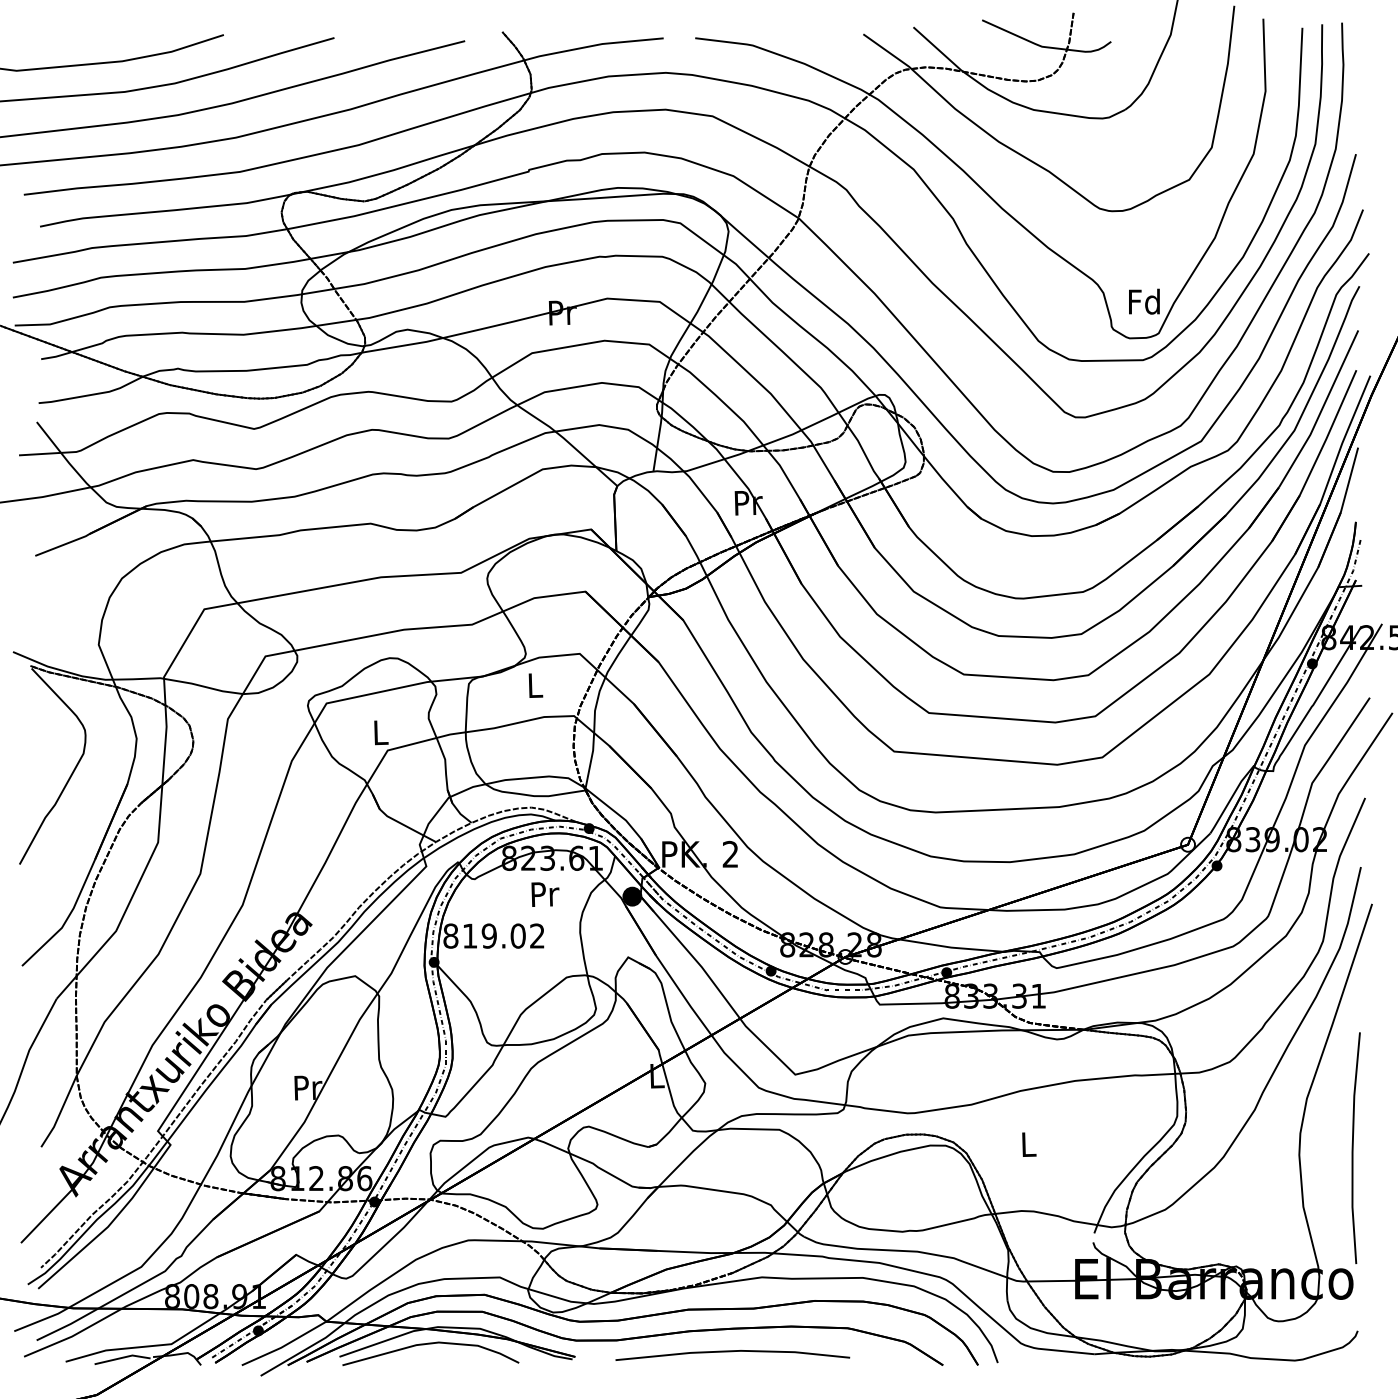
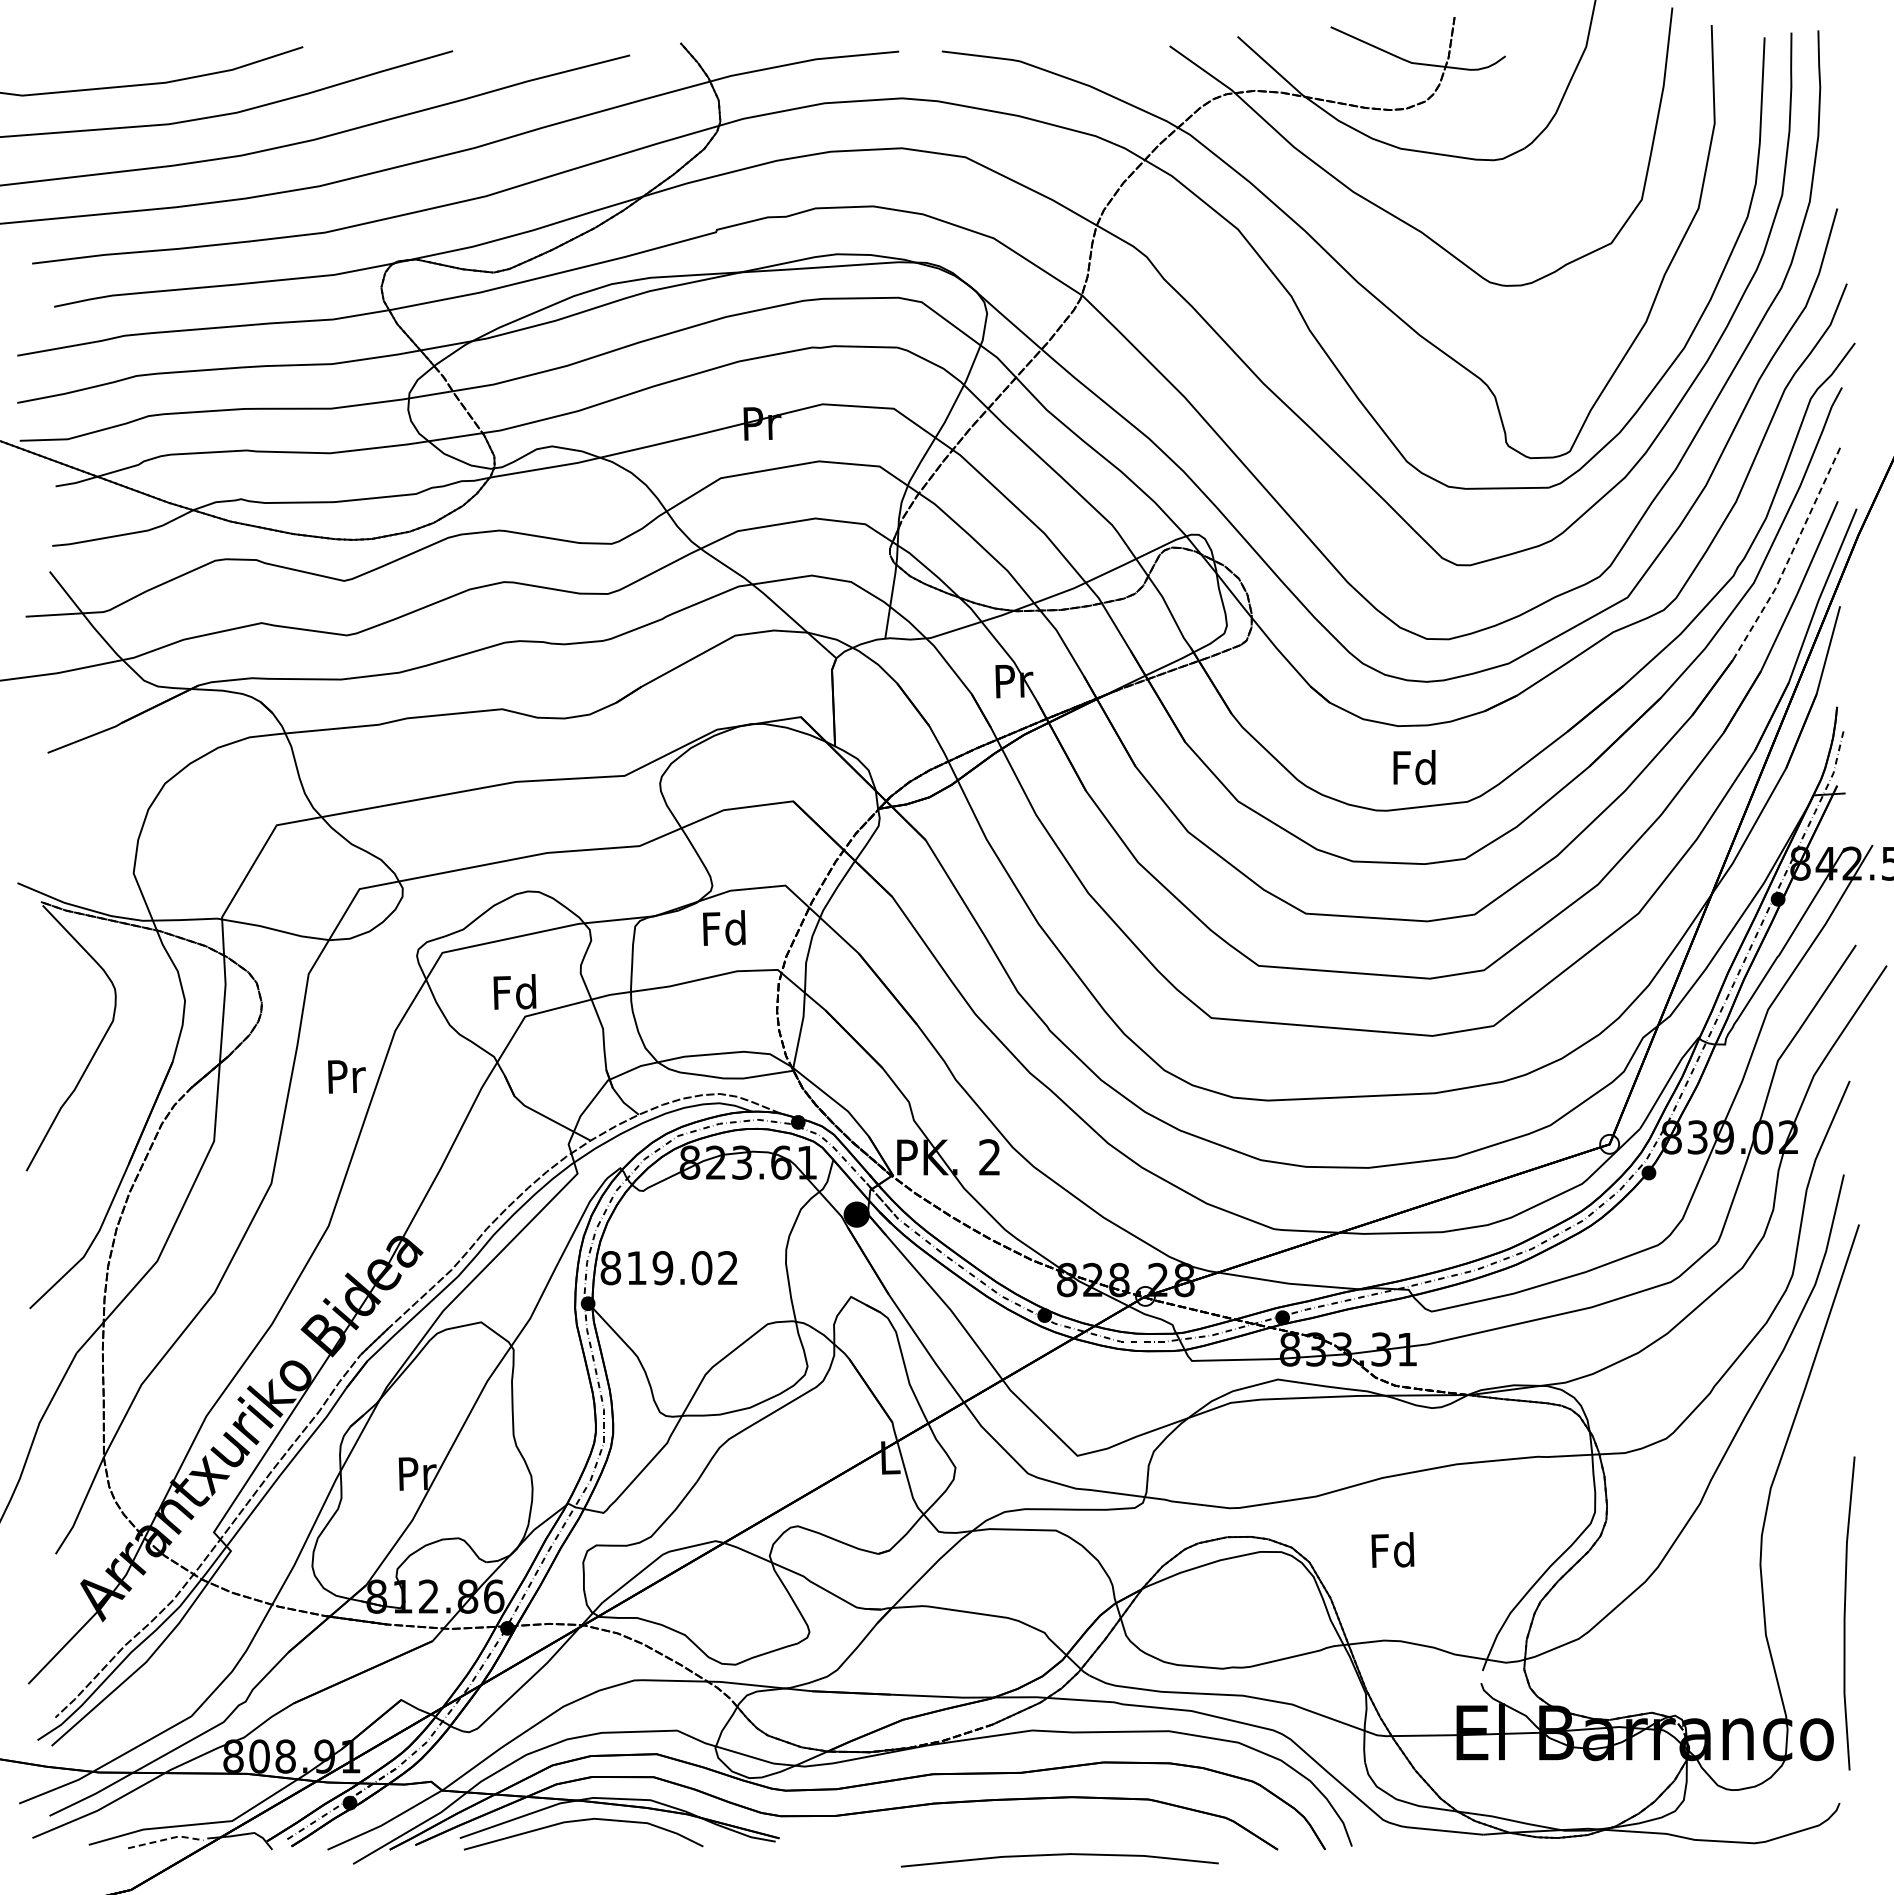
text: (1144, 301) -> (1414, 767), moved
line: (1321, 410) -> (1790, 555), solid -> dashed
text: (534, 684) -> (724, 927), L -> Fd
text: (379, 731) -> (514, 991), L -> Fd
text: (545, 894) -> (346, 1076), moved
text: (1027, 1143) -> (1392, 1549), L -> Fd
line: (1353, 1148) -> (1845, 1613), moved
line: (732, 1351) -> (1059, 1855), moved
line: (122, 1357) -> (166, 1839), solid -> dashed

